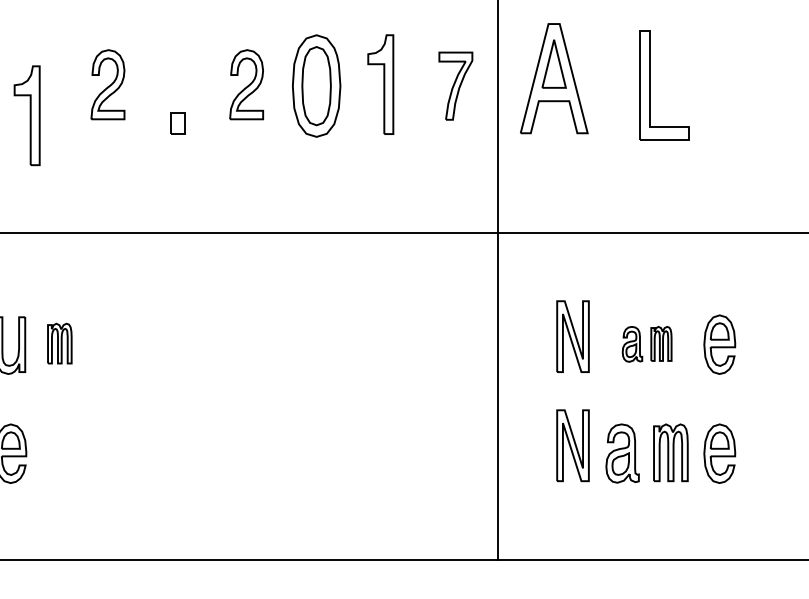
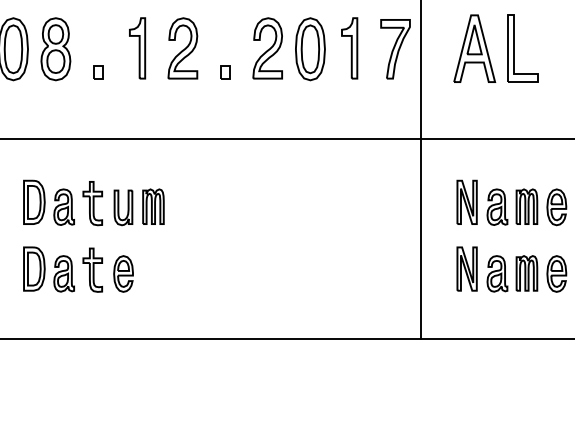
part: (553, 78) -> (474, 48), moved
part: (107, 84) -> (182, 48), size x1.43
part: (246, 84) -> (267, 48), size x1.43
part: (455, 86) -> (395, 49), size x1.43
part: (27, 115) -> (137, 48), moved
part: (59, 343) -> (153, 206), size x1.43
part: (647, 343) -> (512, 206), size x1.67

